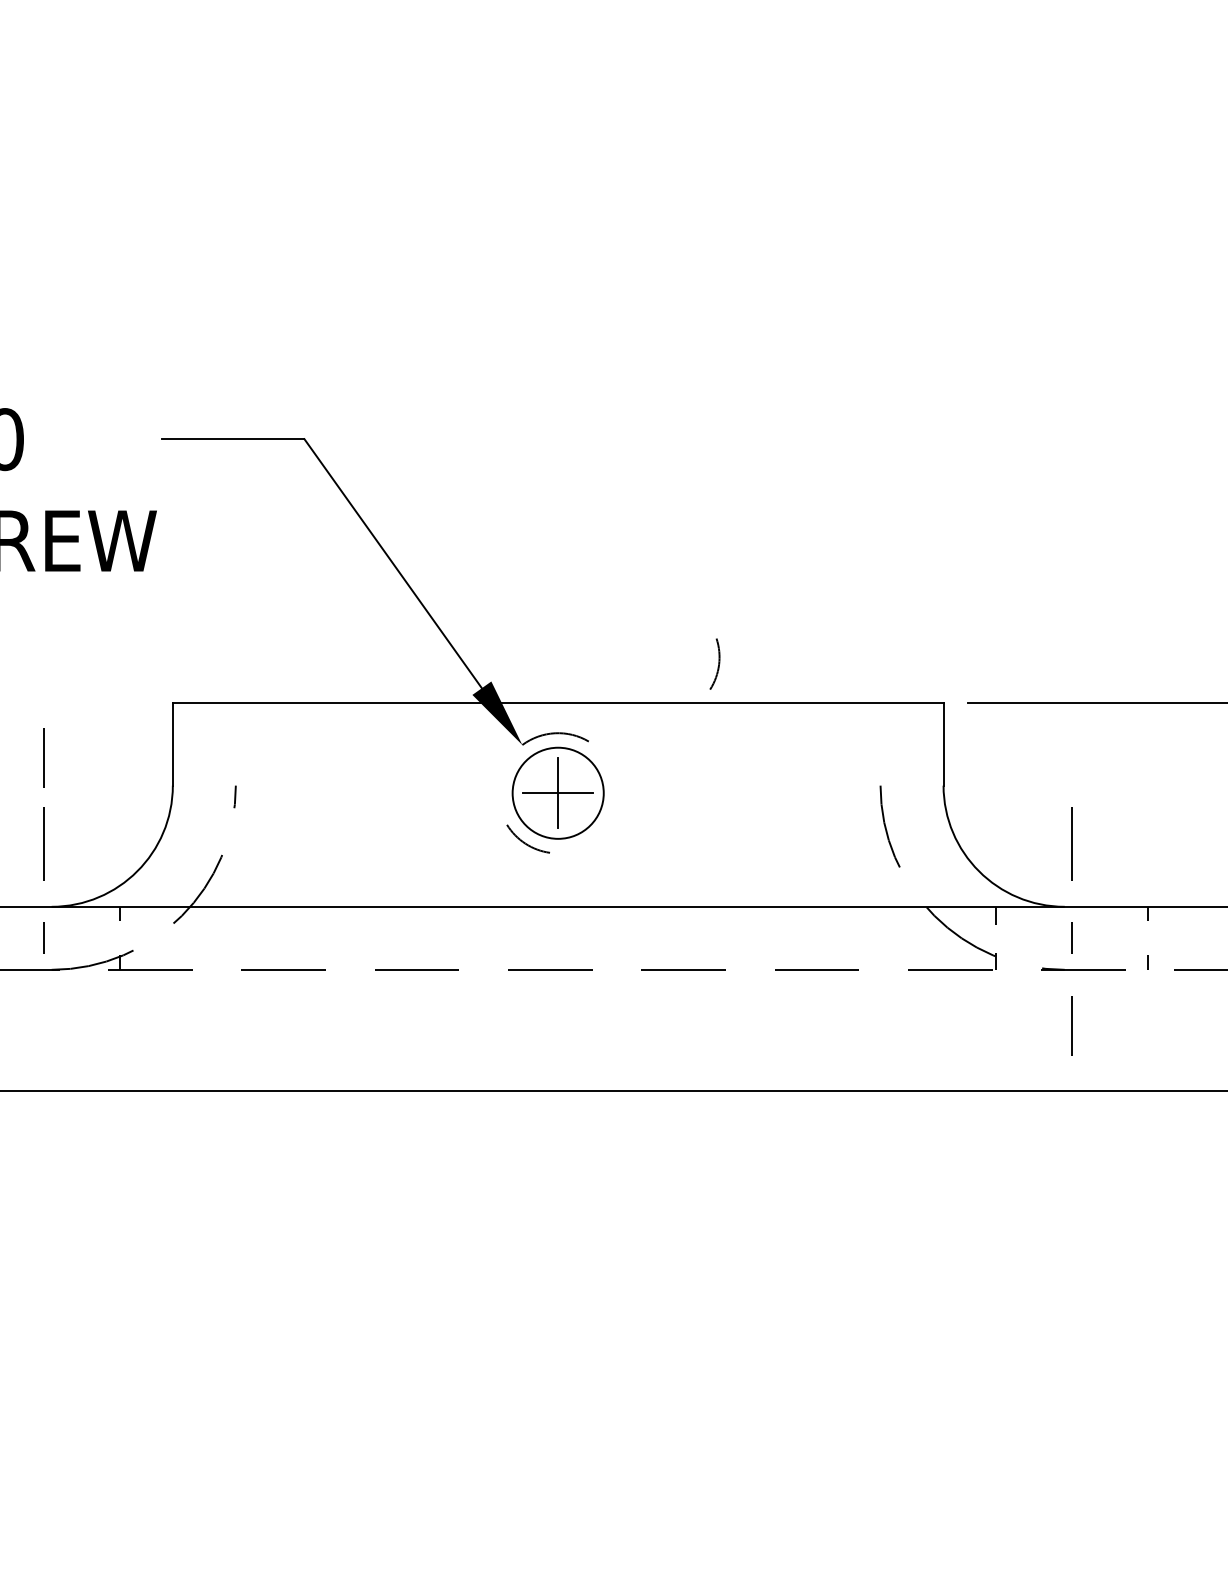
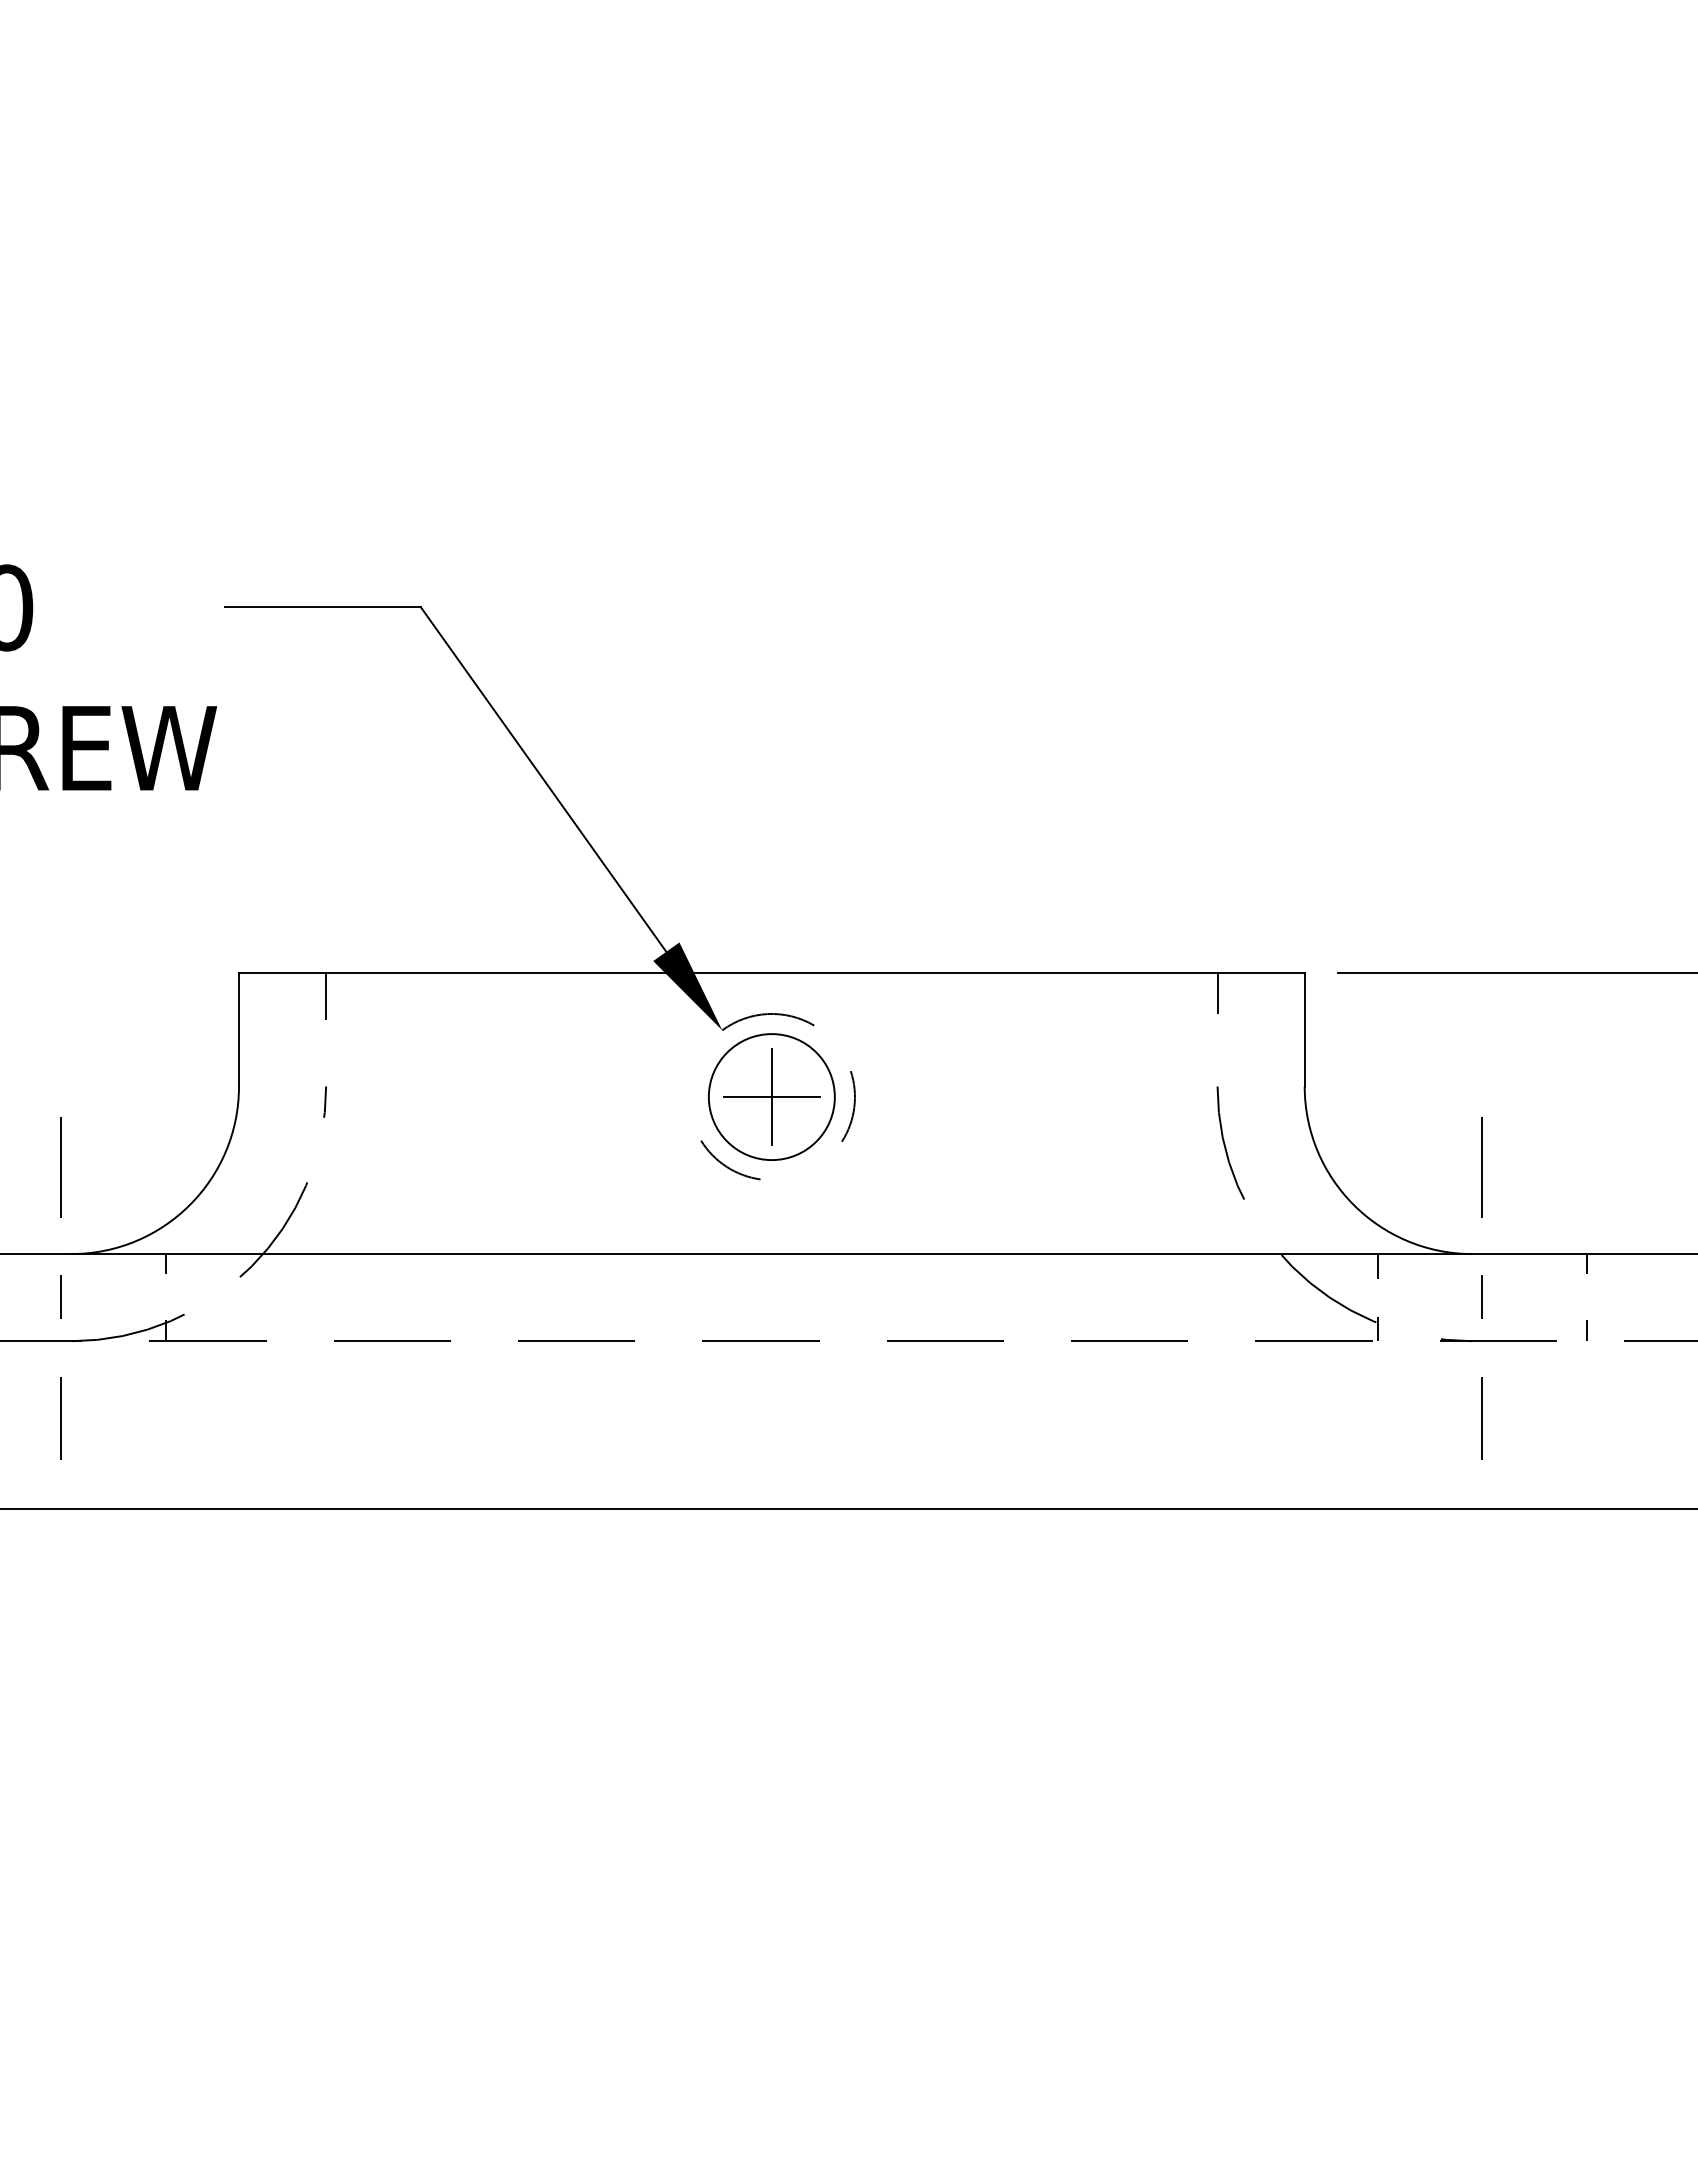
arc: (718, 664) -> (853, 1106), moved
line: (880, 718) -> (1217, 993), added
line: (236, 720) -> (326, 996), added
line: (43, 758) -> (60, 1418), moved

